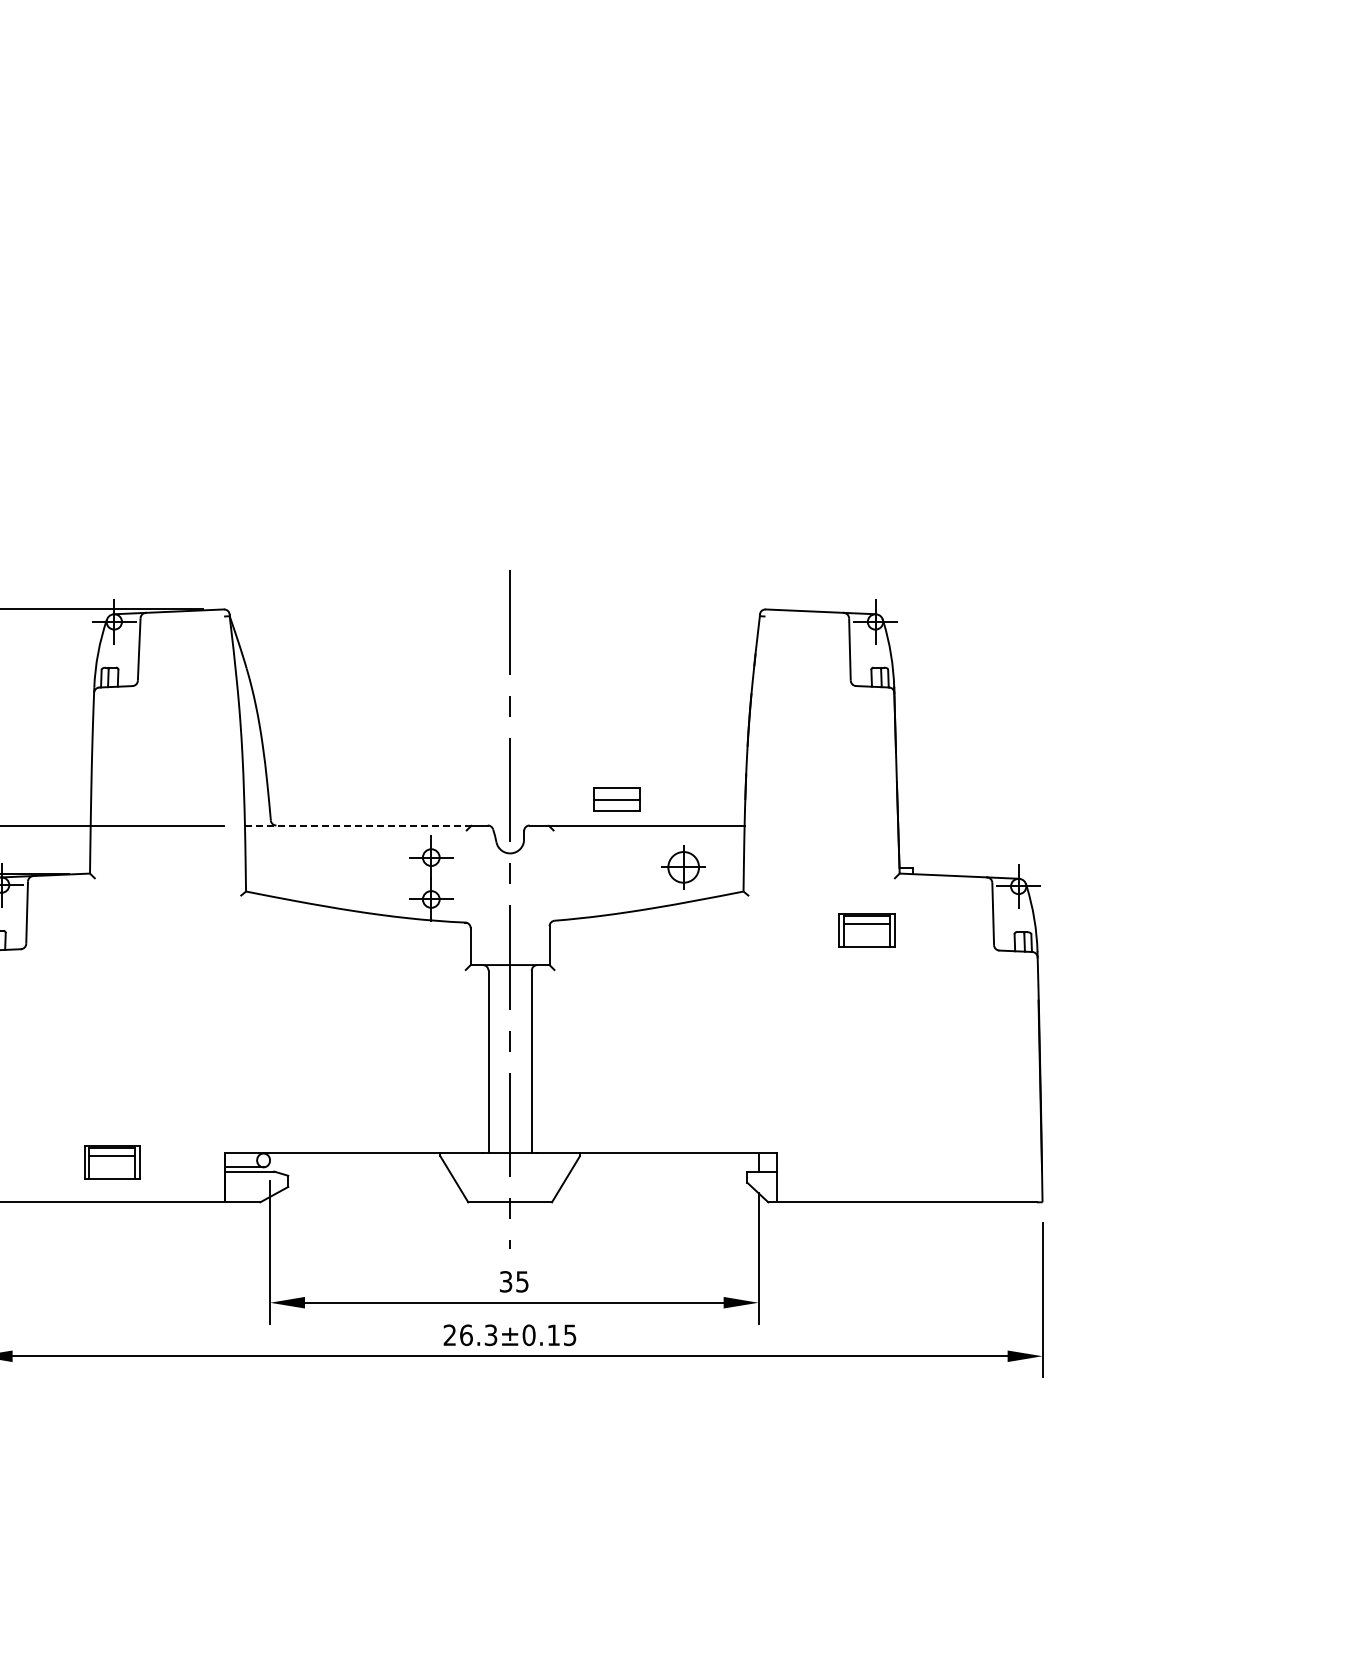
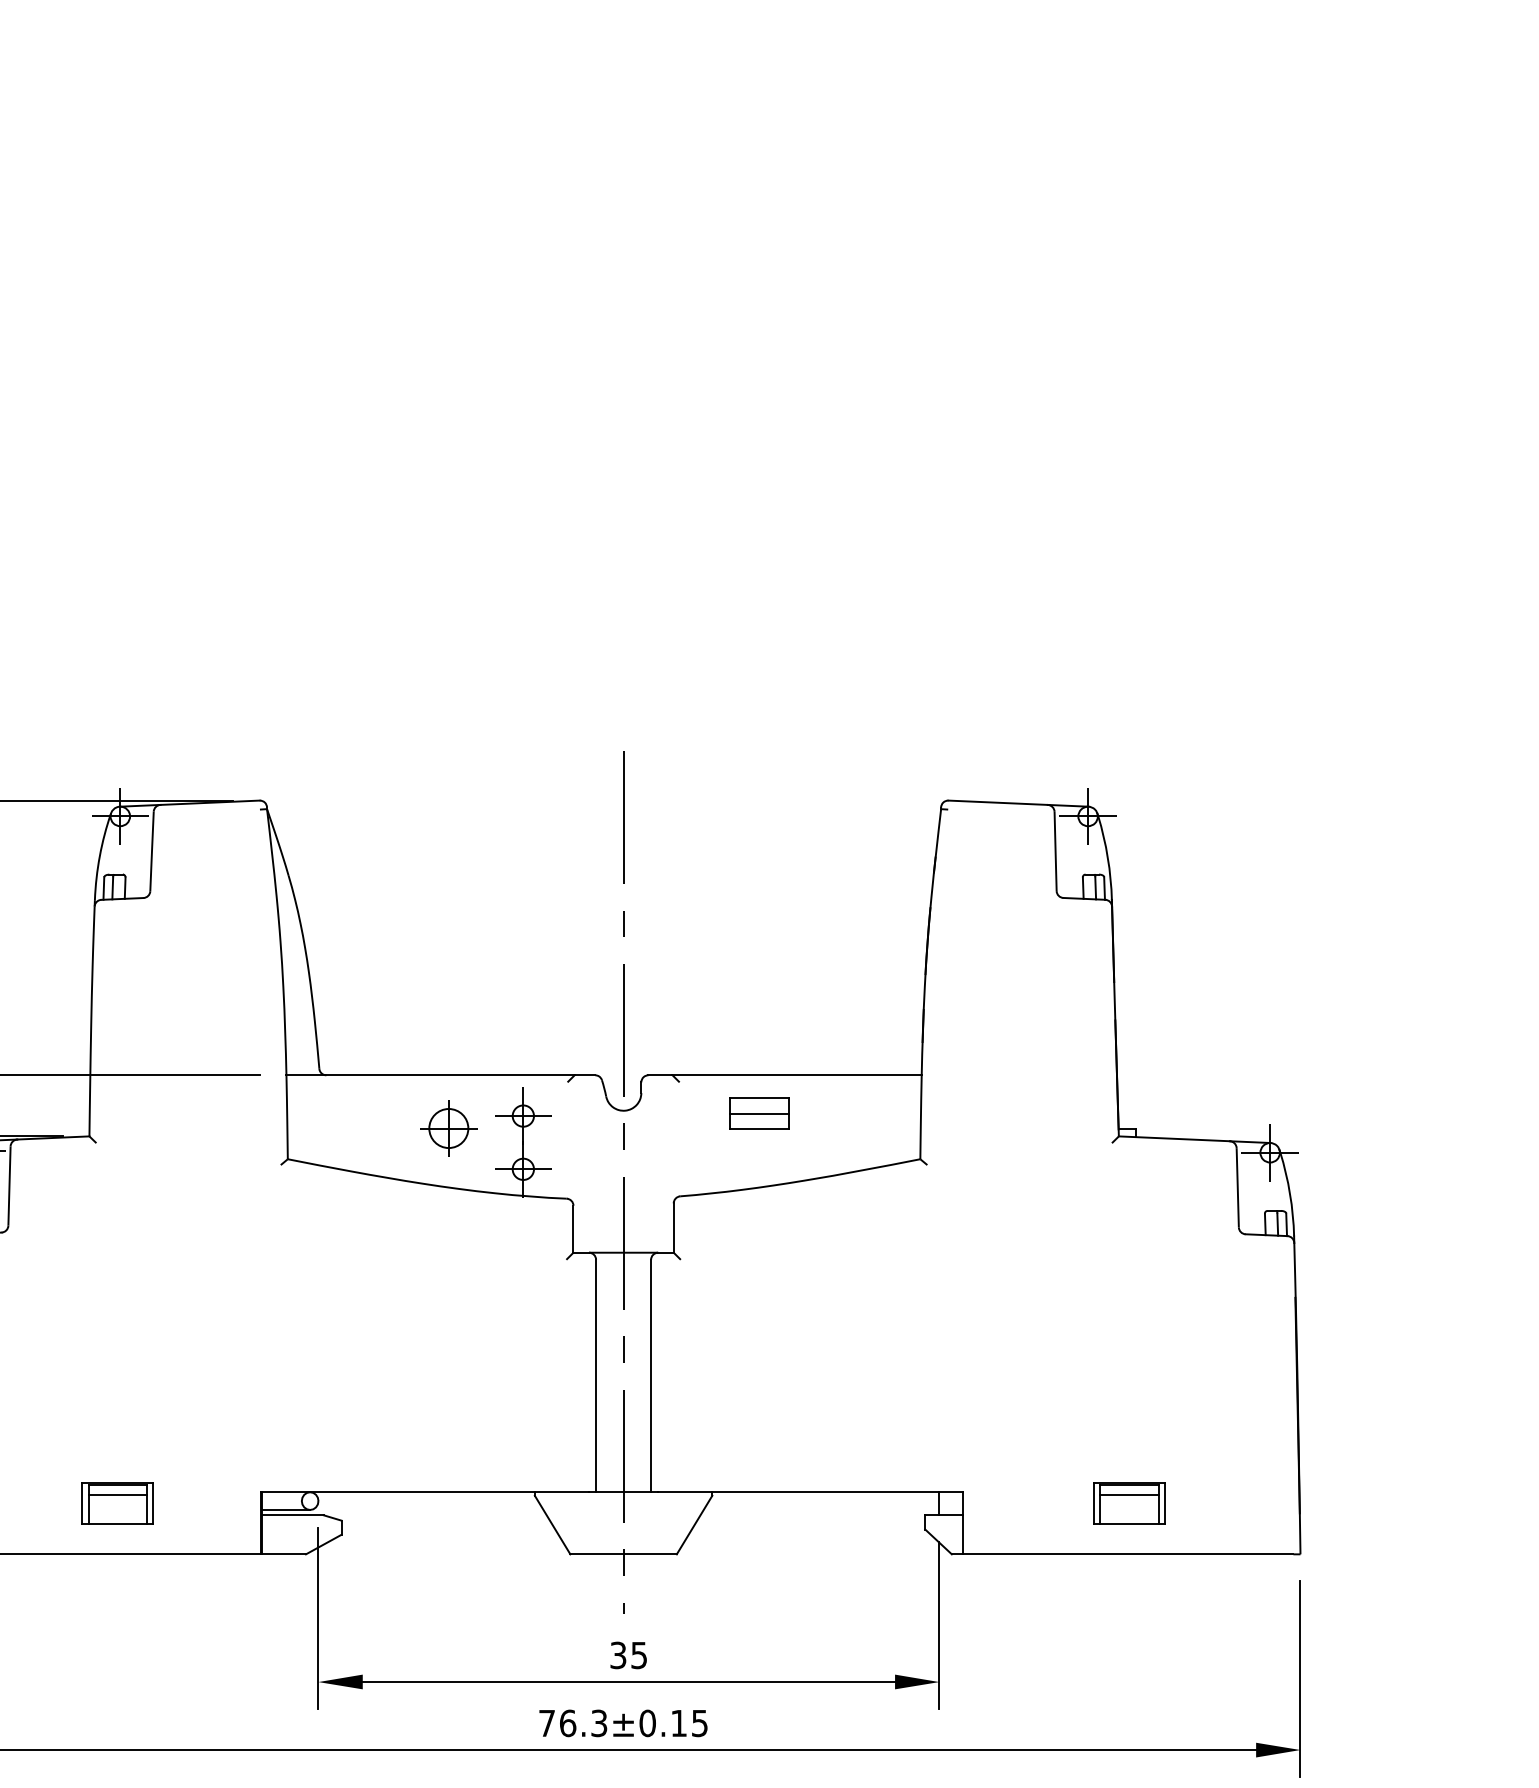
part: (616, 799) -> (758, 1113), moved
line: (357, 825) -> (429, 1075), dashed -> solid
part: (683, 867) -> (448, 1128), moved
part: (866, 930) -> (1128, 1503), moved
text: (449, 1334) -> (546, 1722), 26.3±0.15 -> 76.3±0.15

